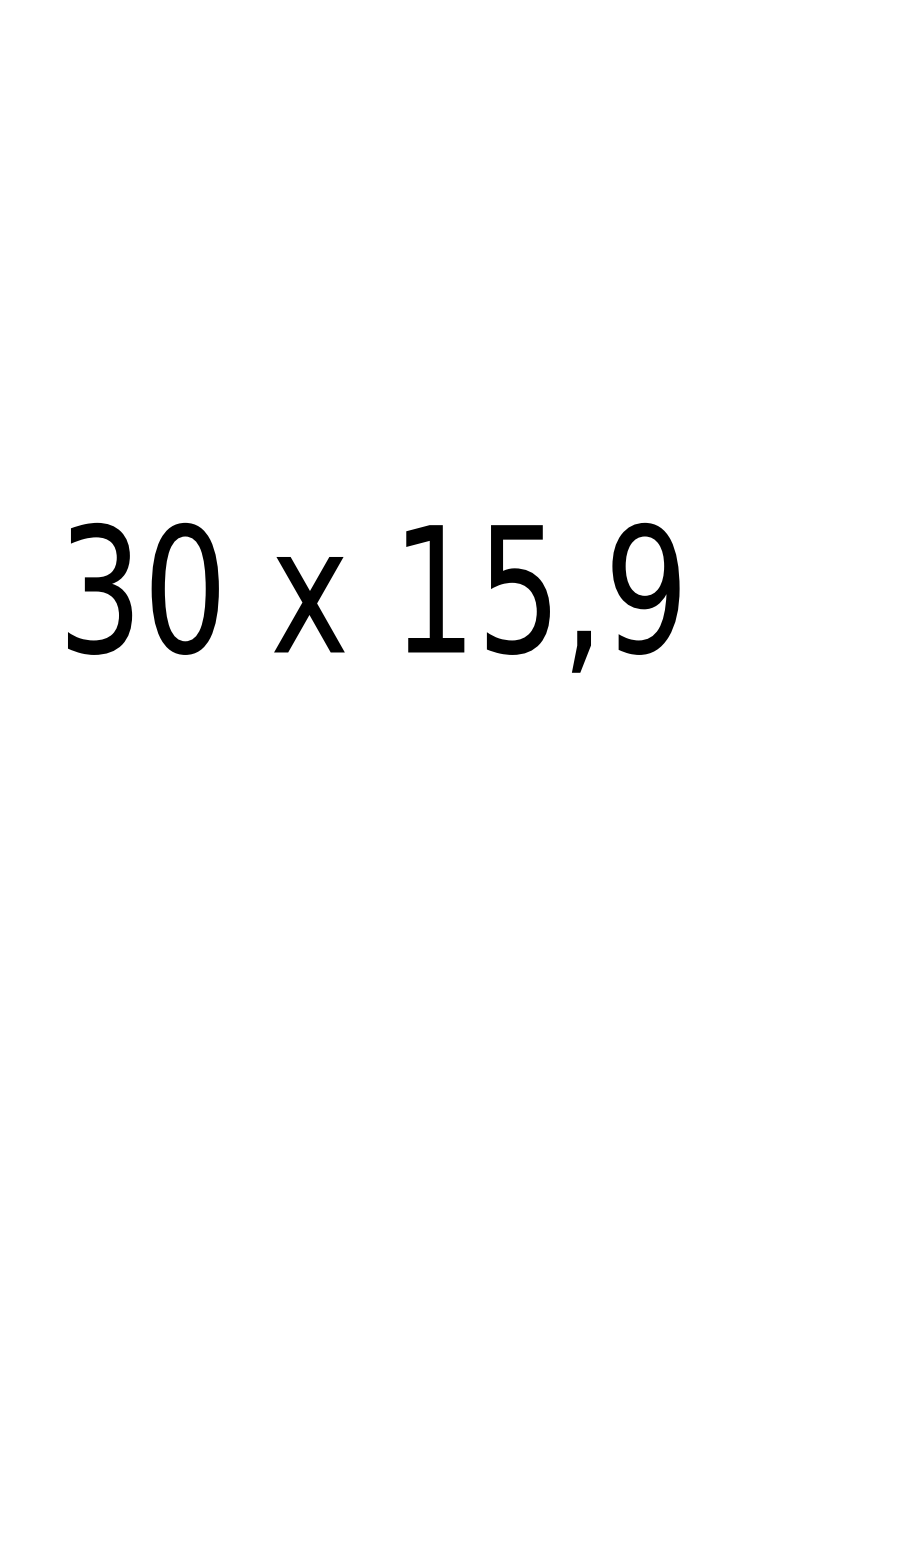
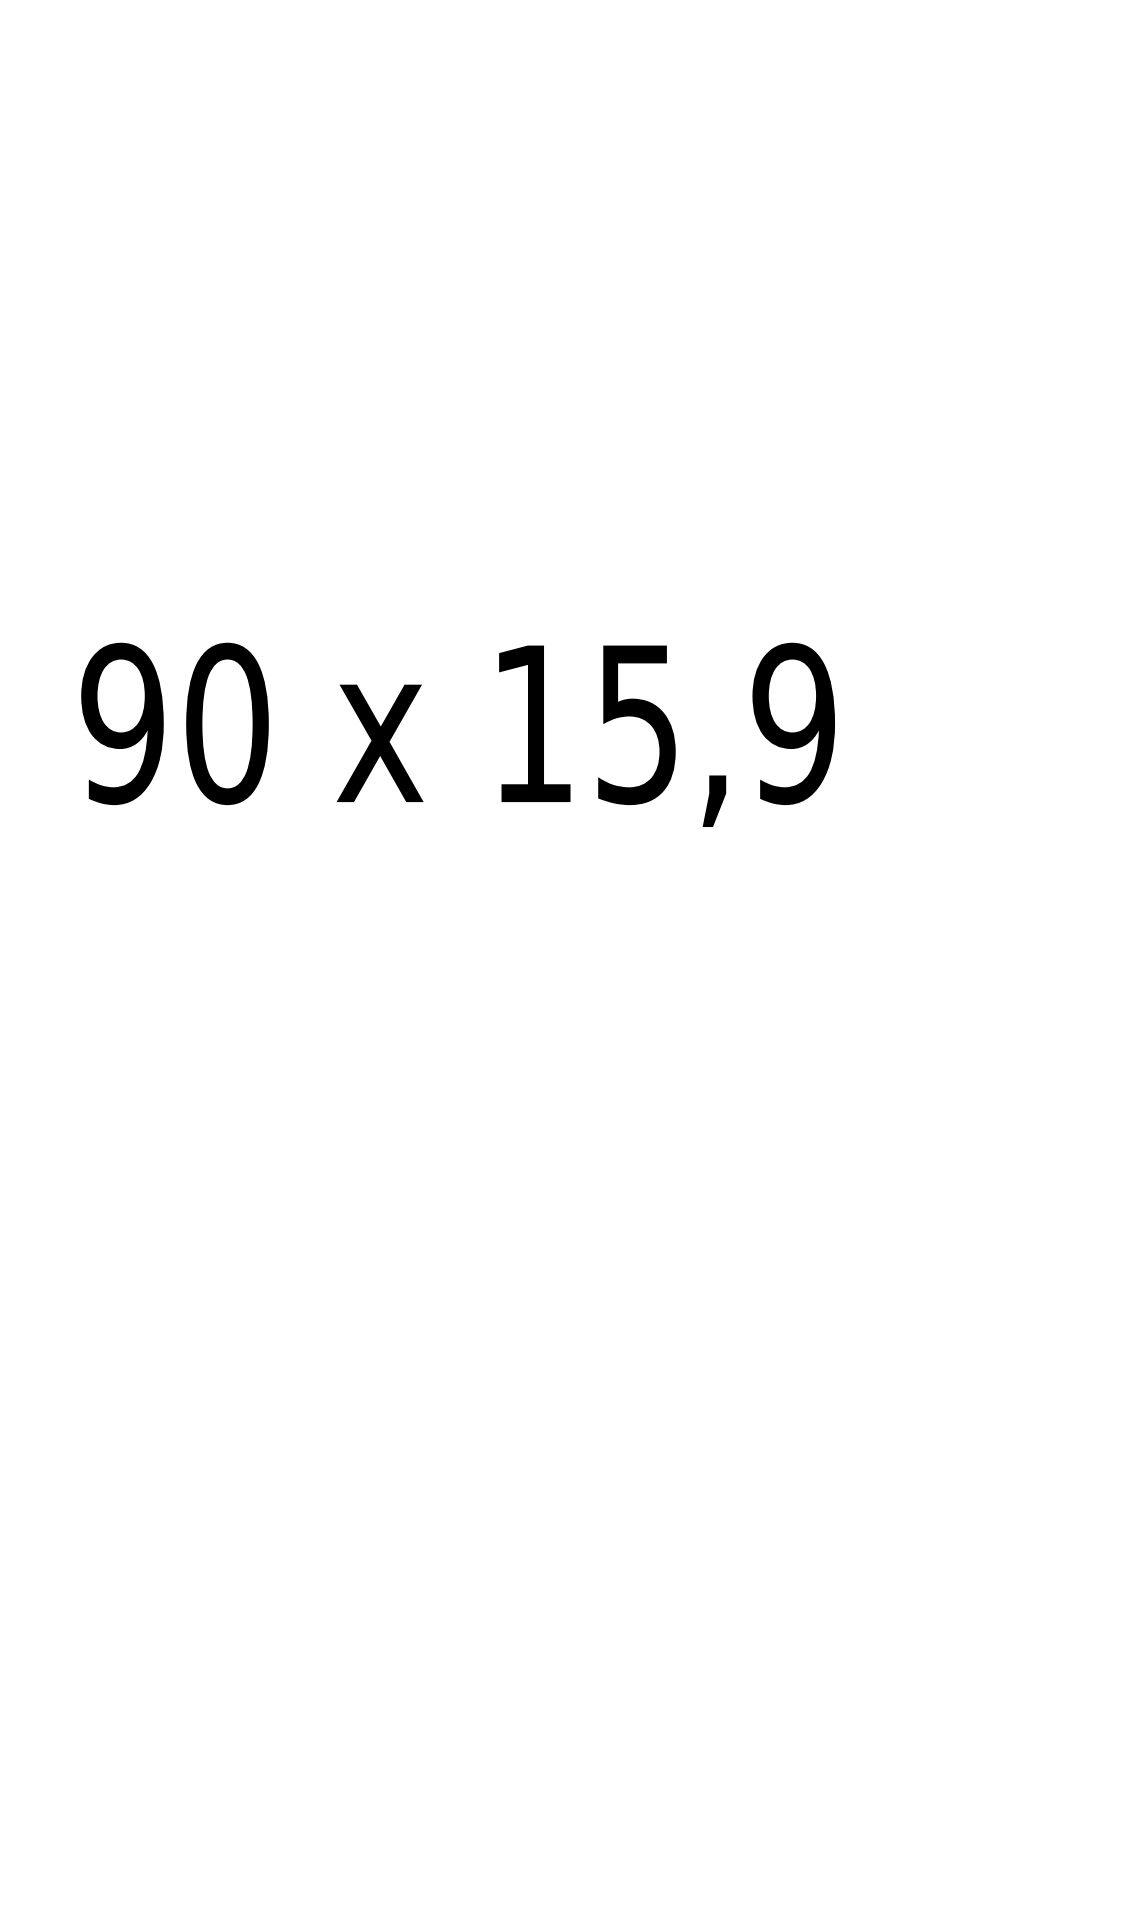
text: (99, 588) -> (122, 723), 30 -> 90

